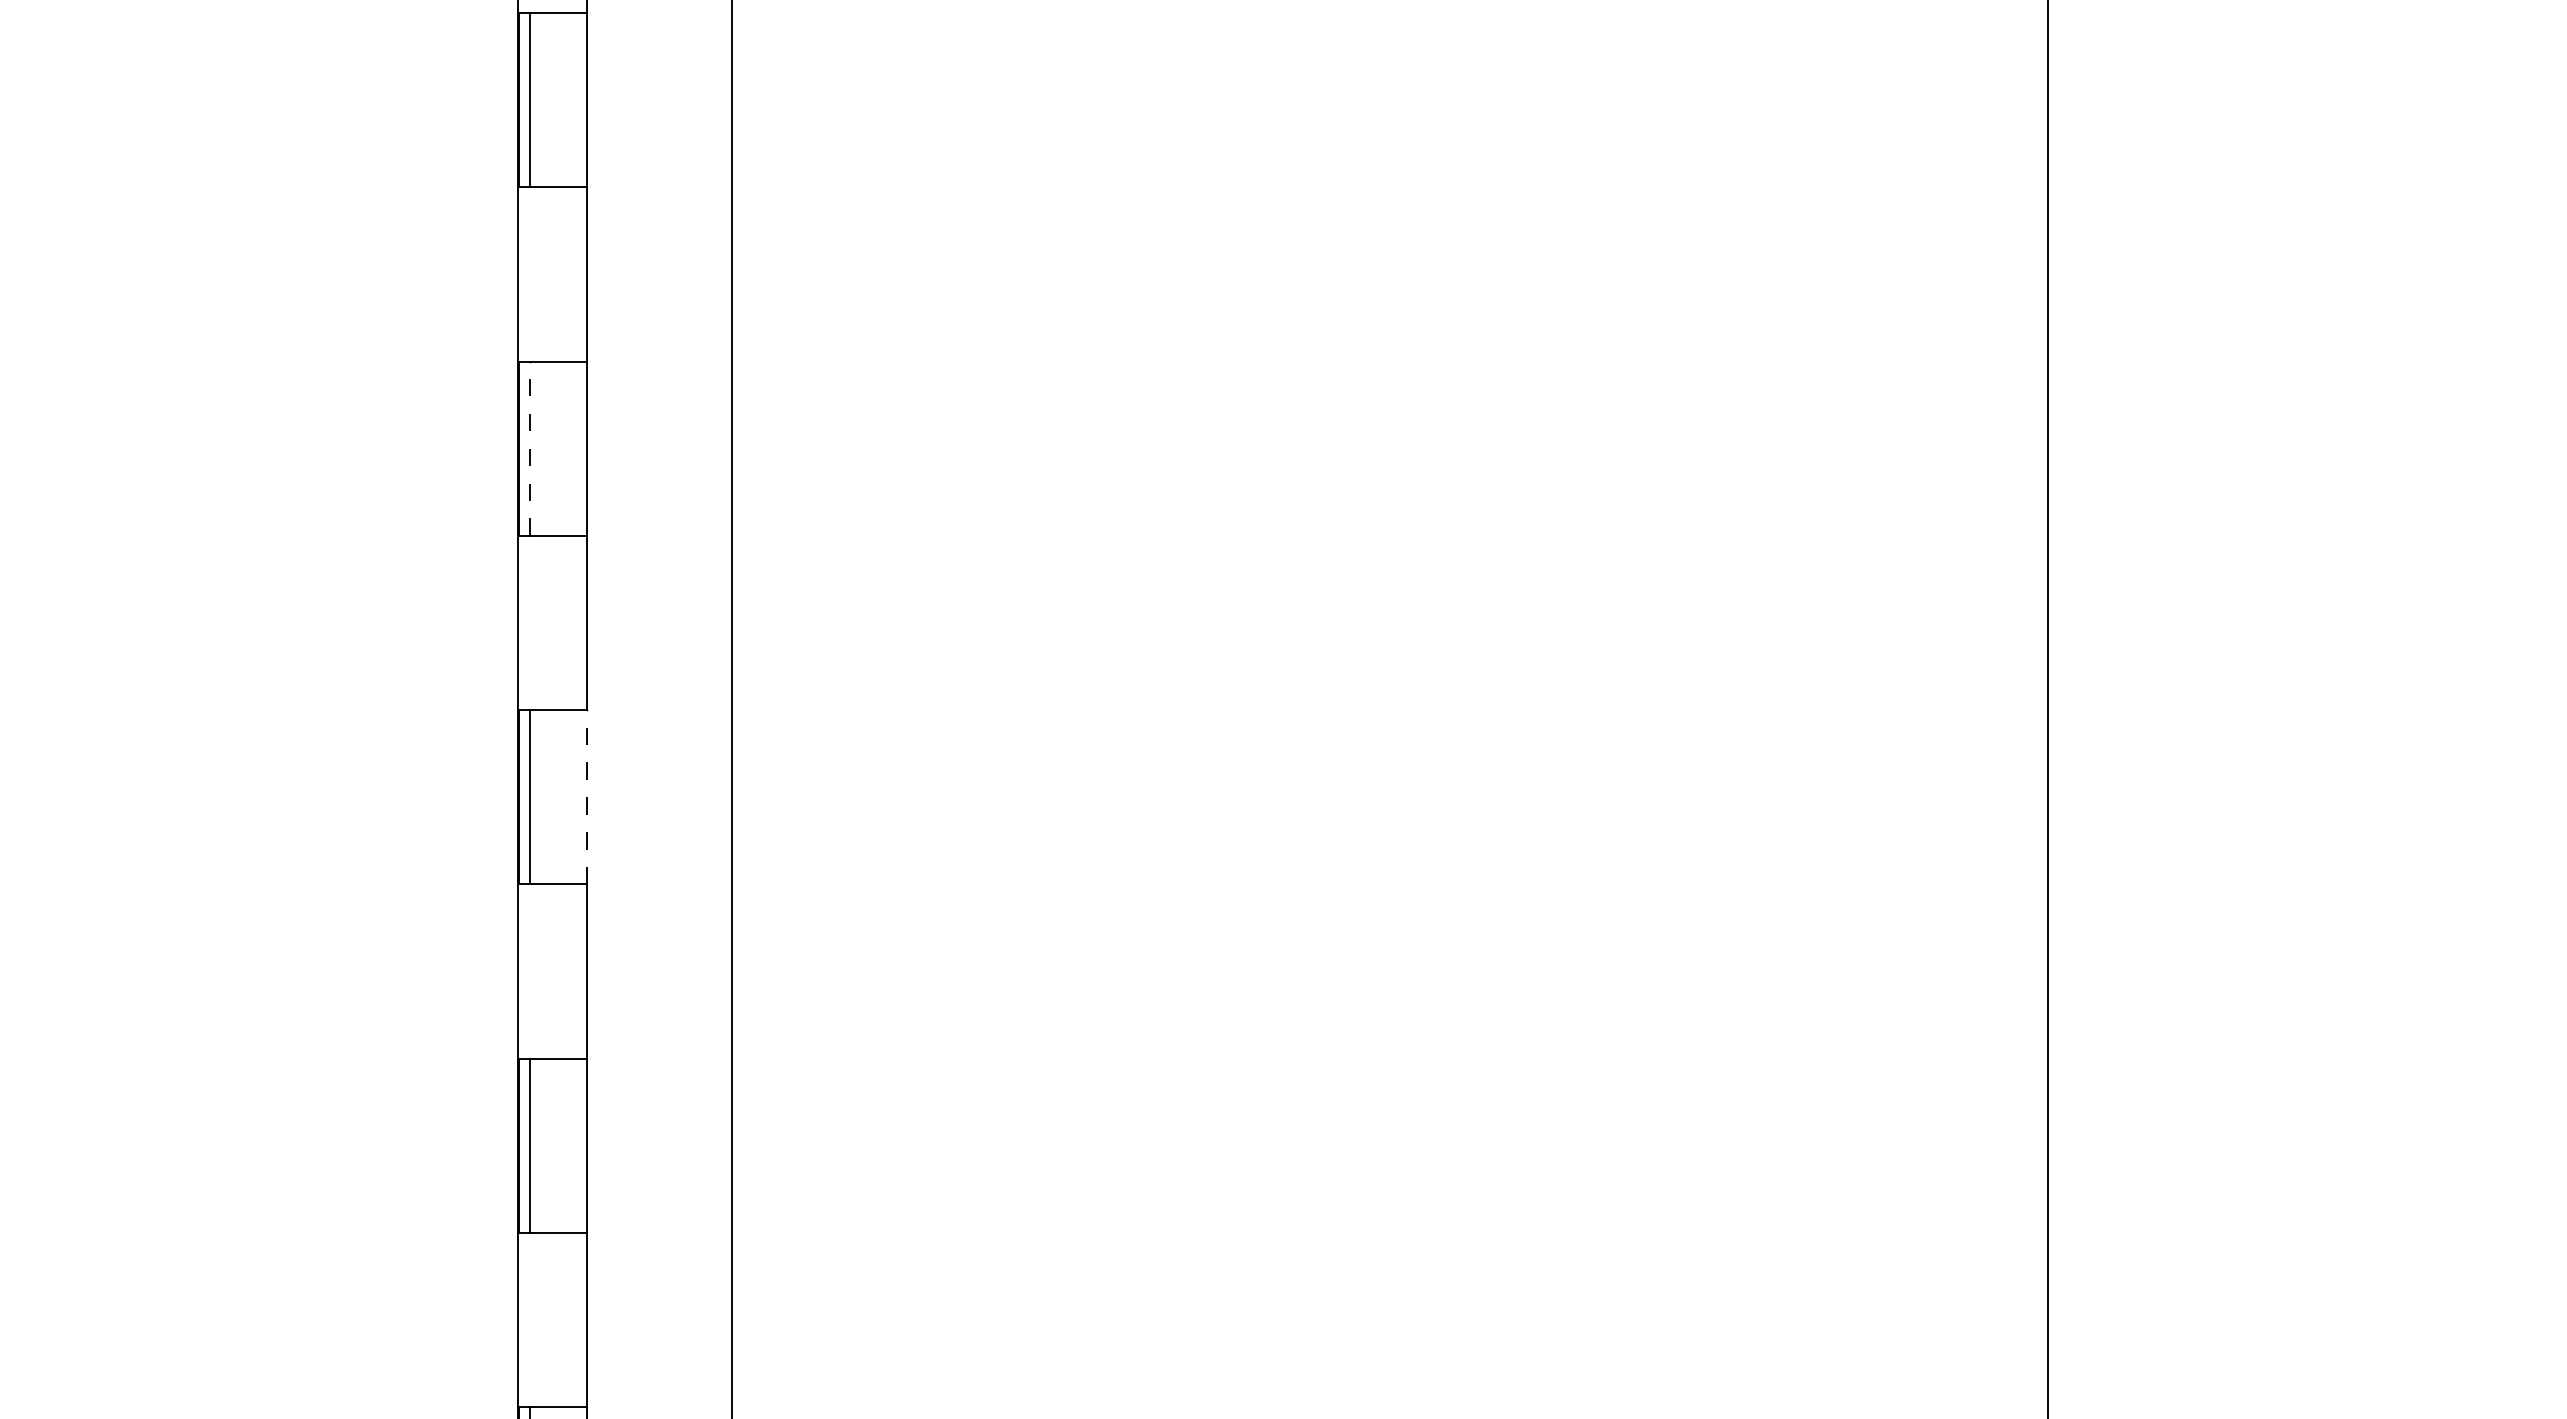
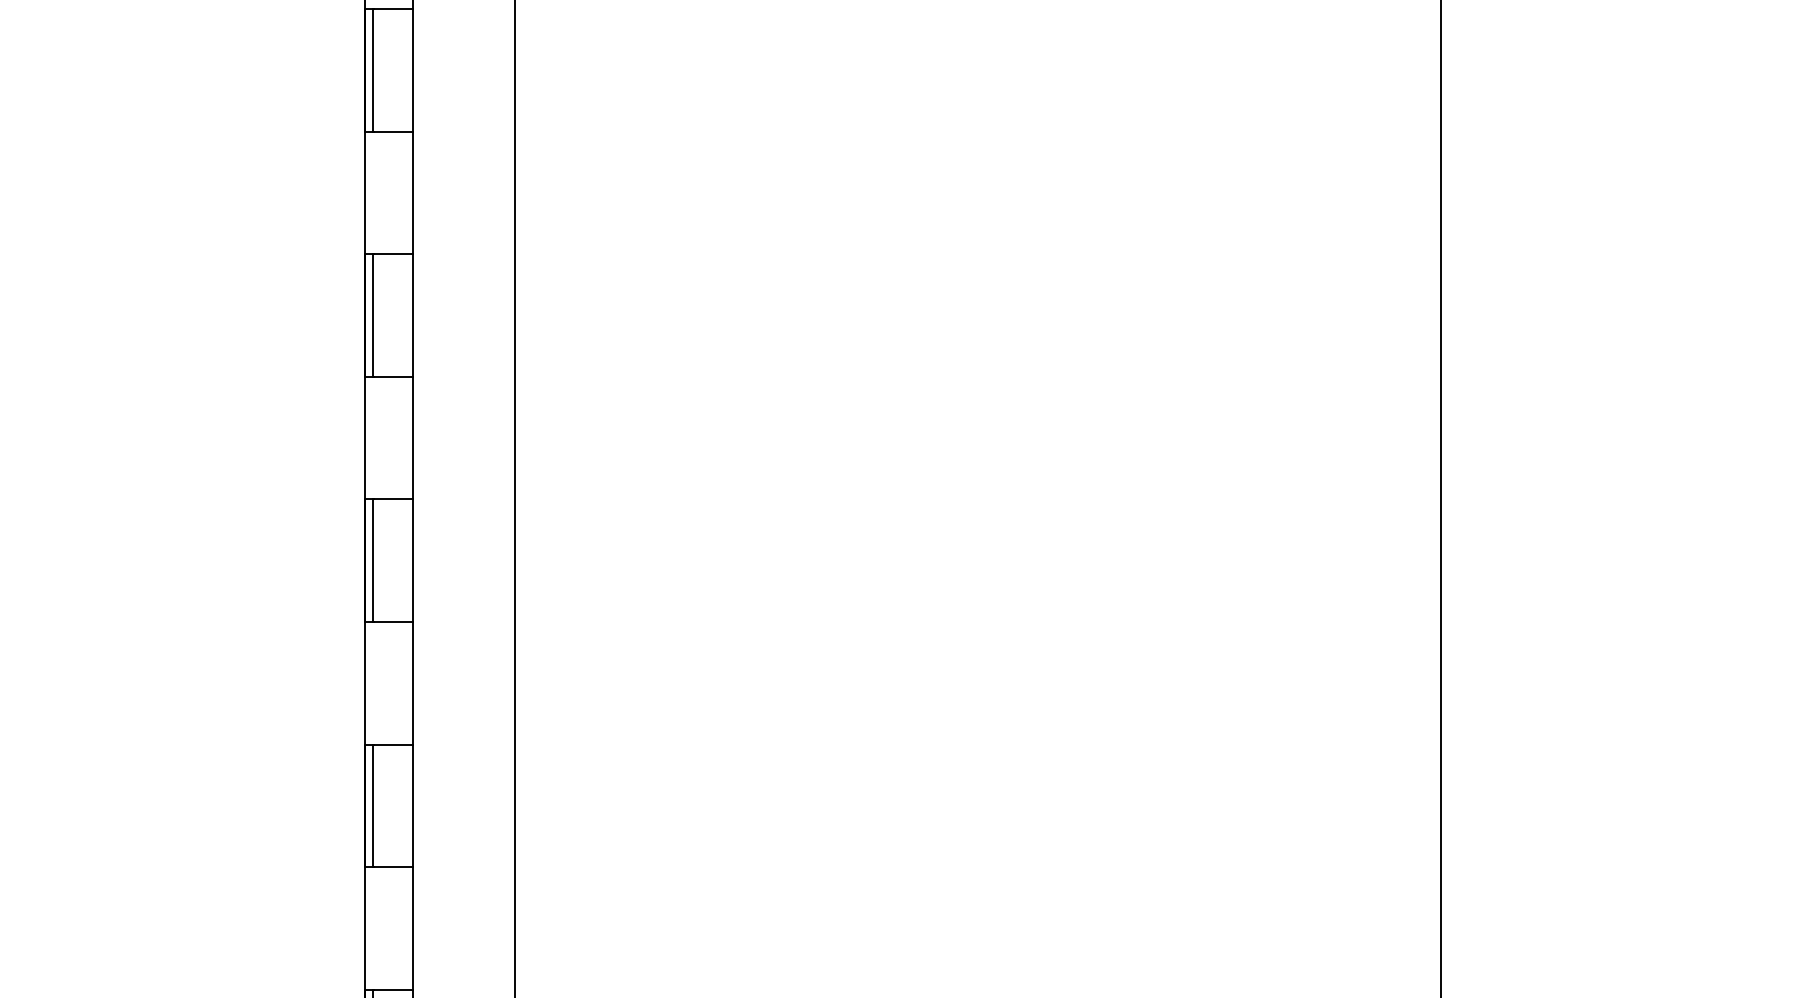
line: (529, 448) -> (372, 315), dashed -> solid
line: (587, 796) -> (413, 560), dashed -> solid

